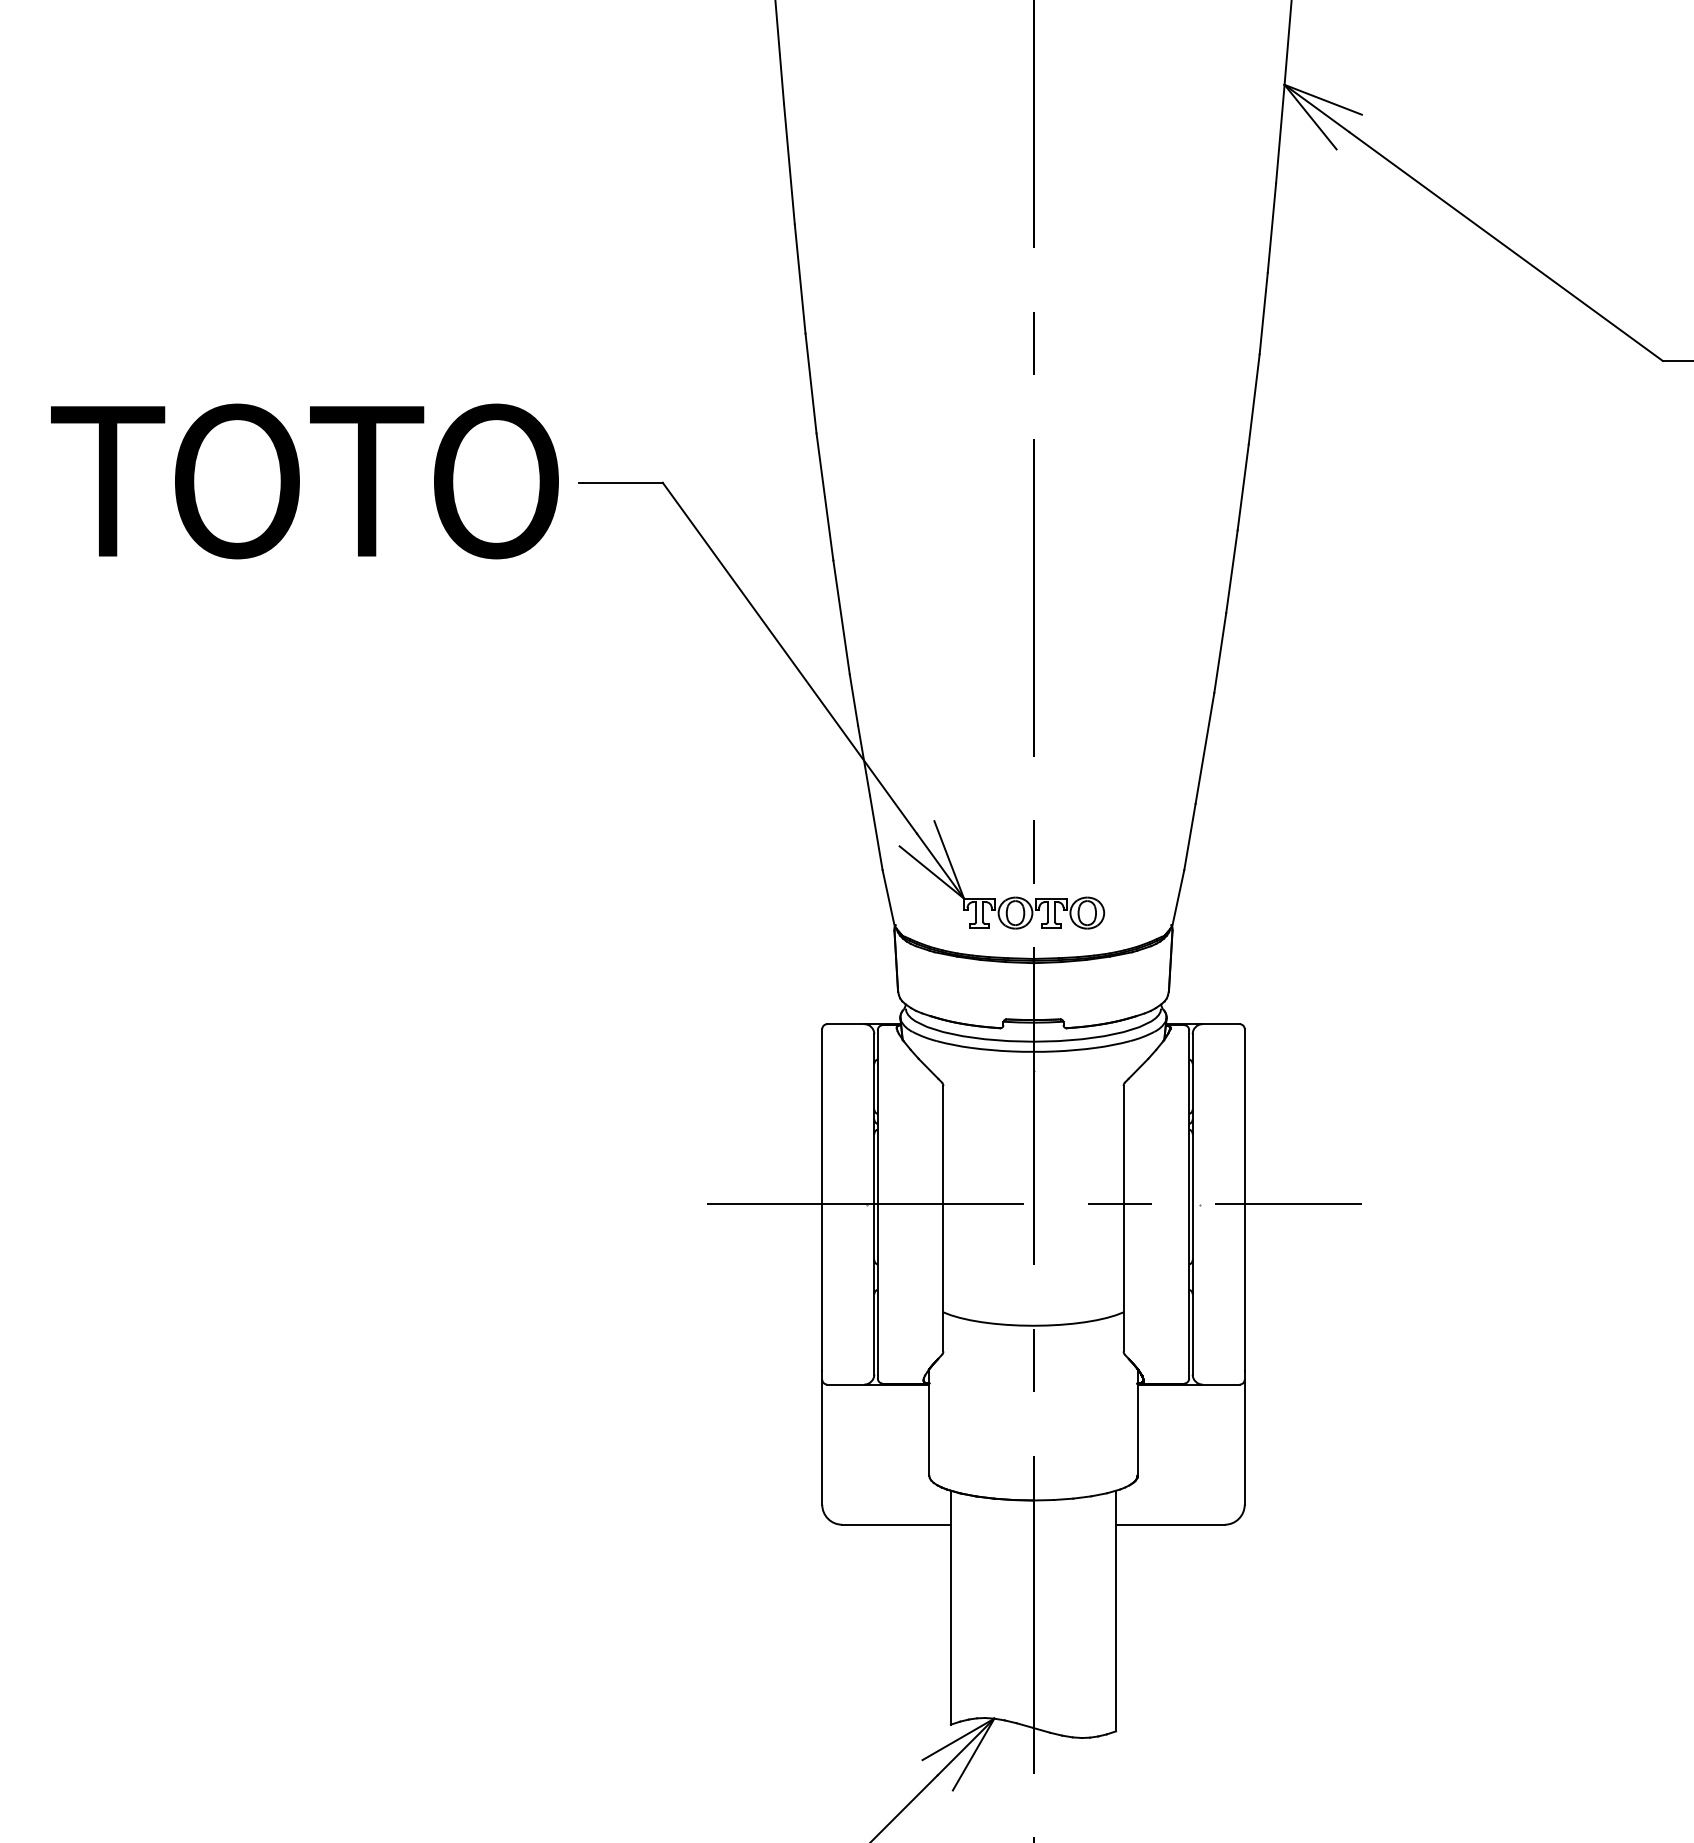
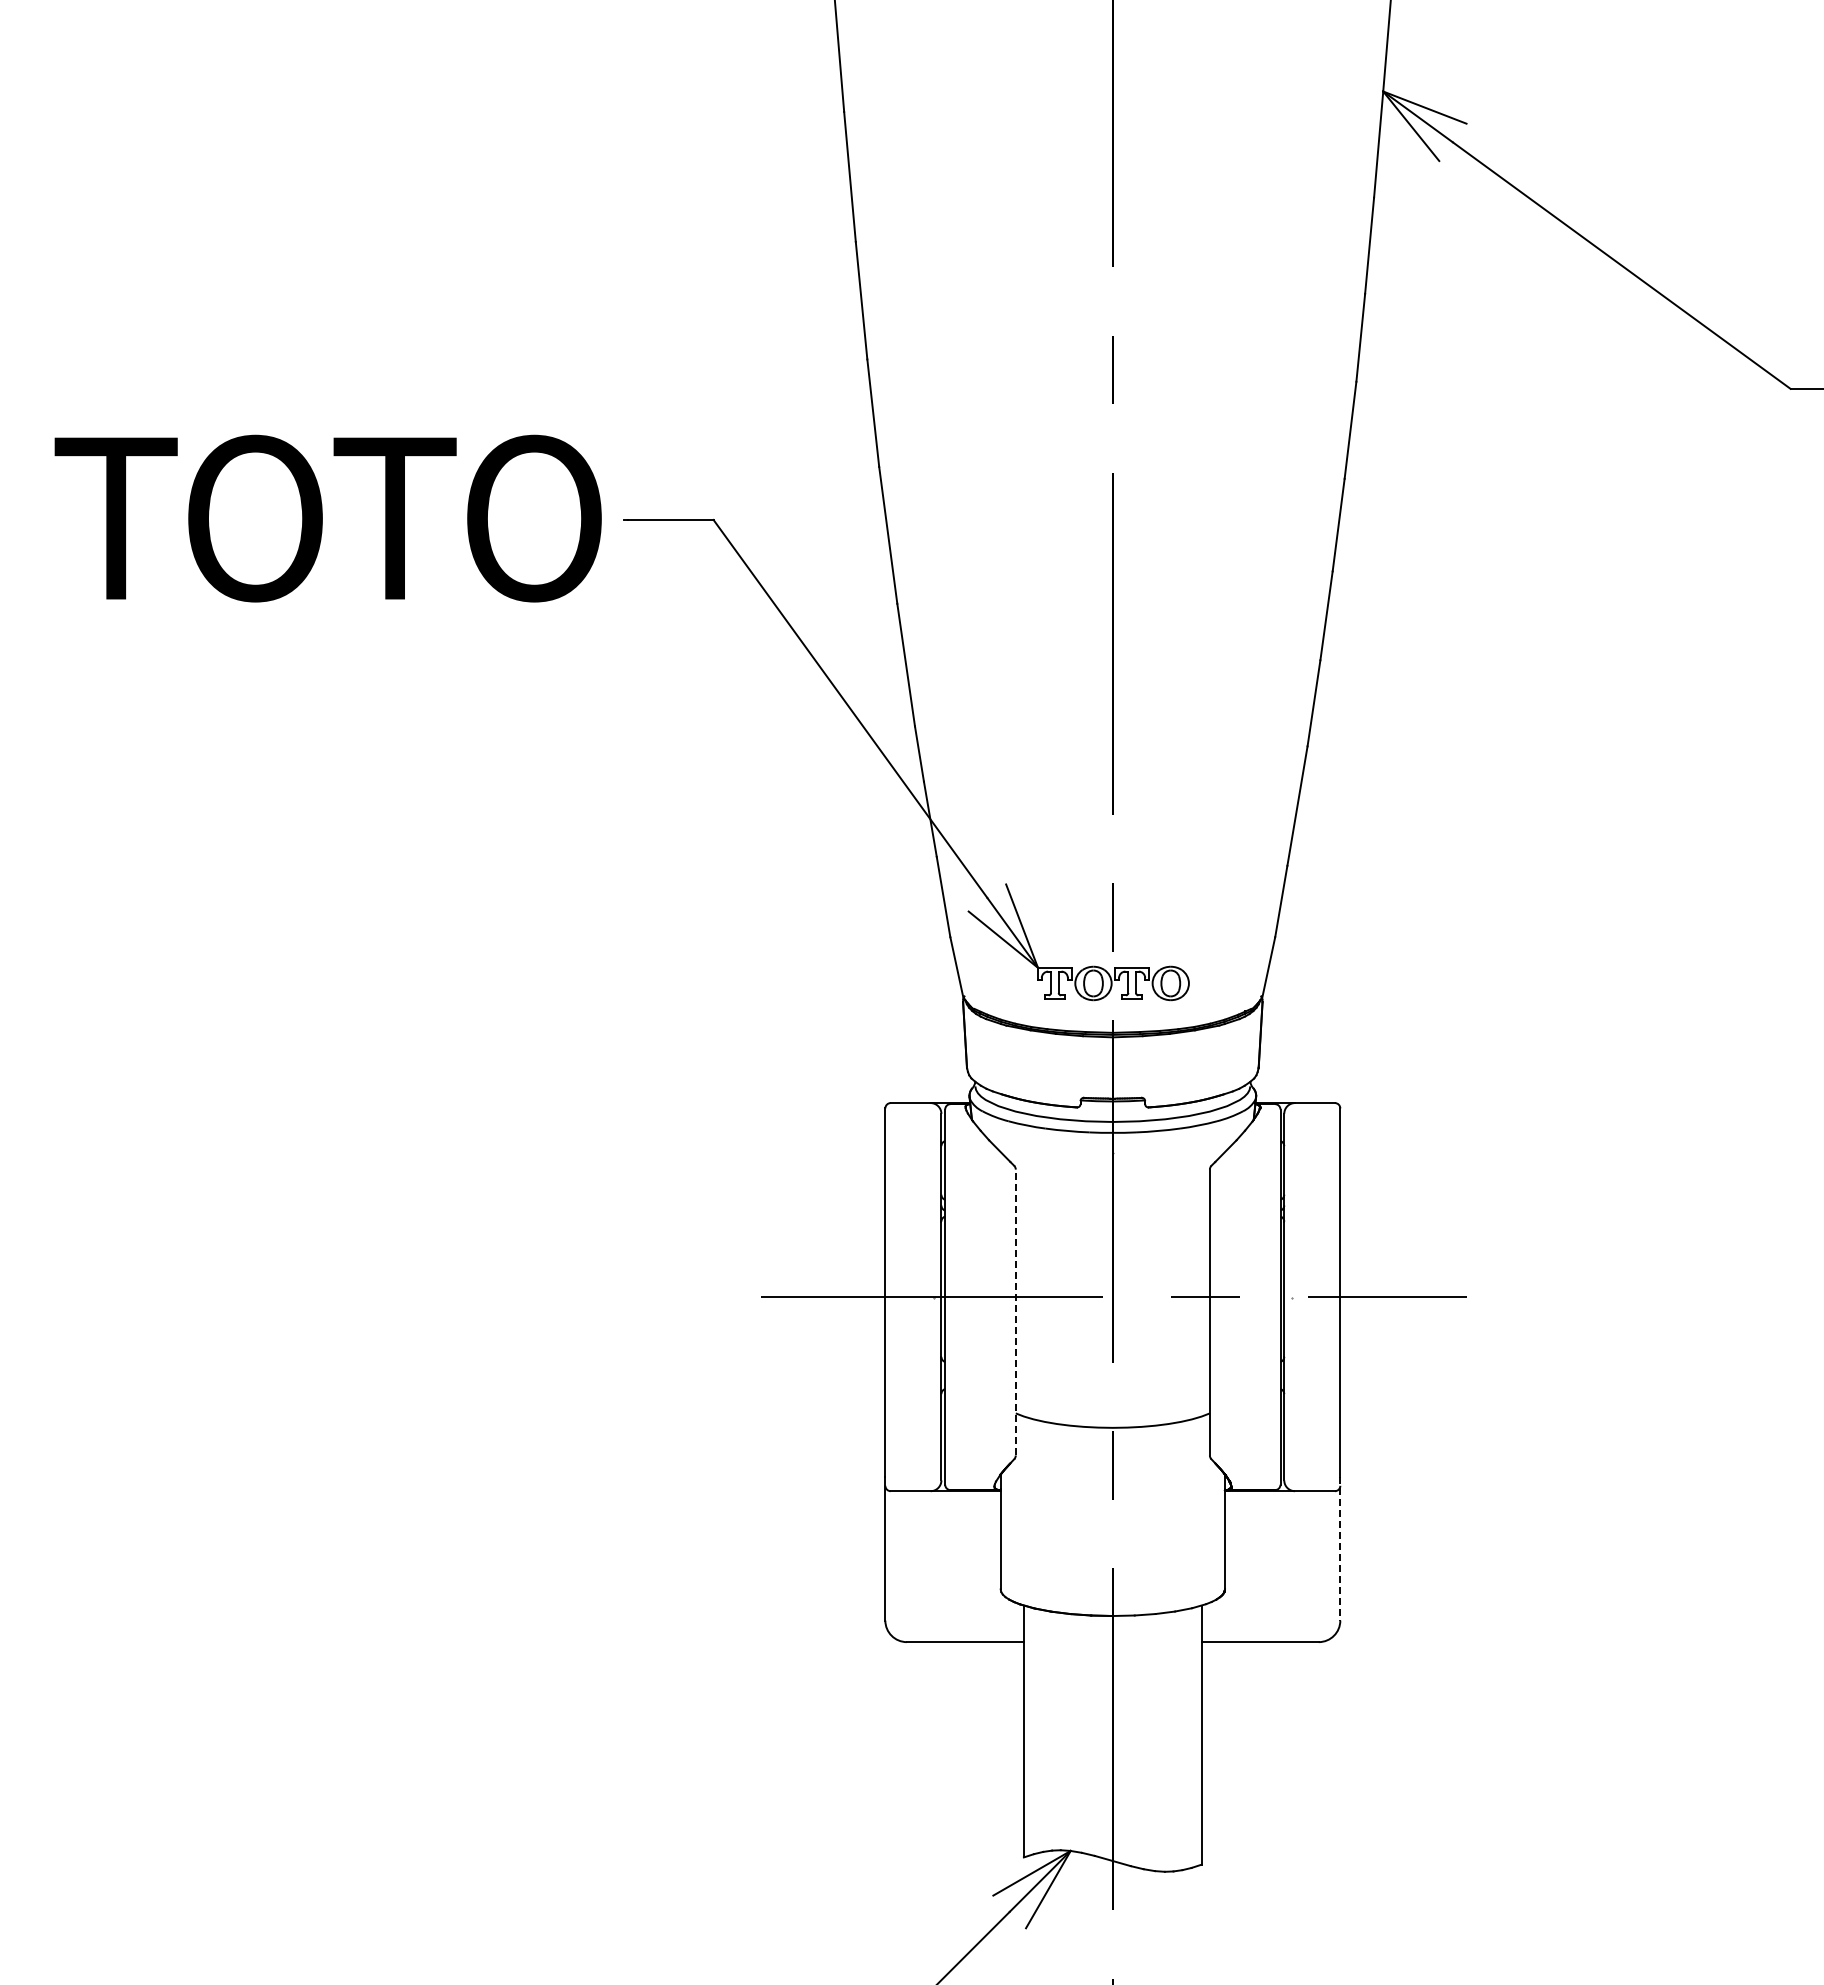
line: (943, 1218) -> (1015, 1312), solid -> dashed
line: (1244, 1437) -> (1340, 1548), solid -> dashed

